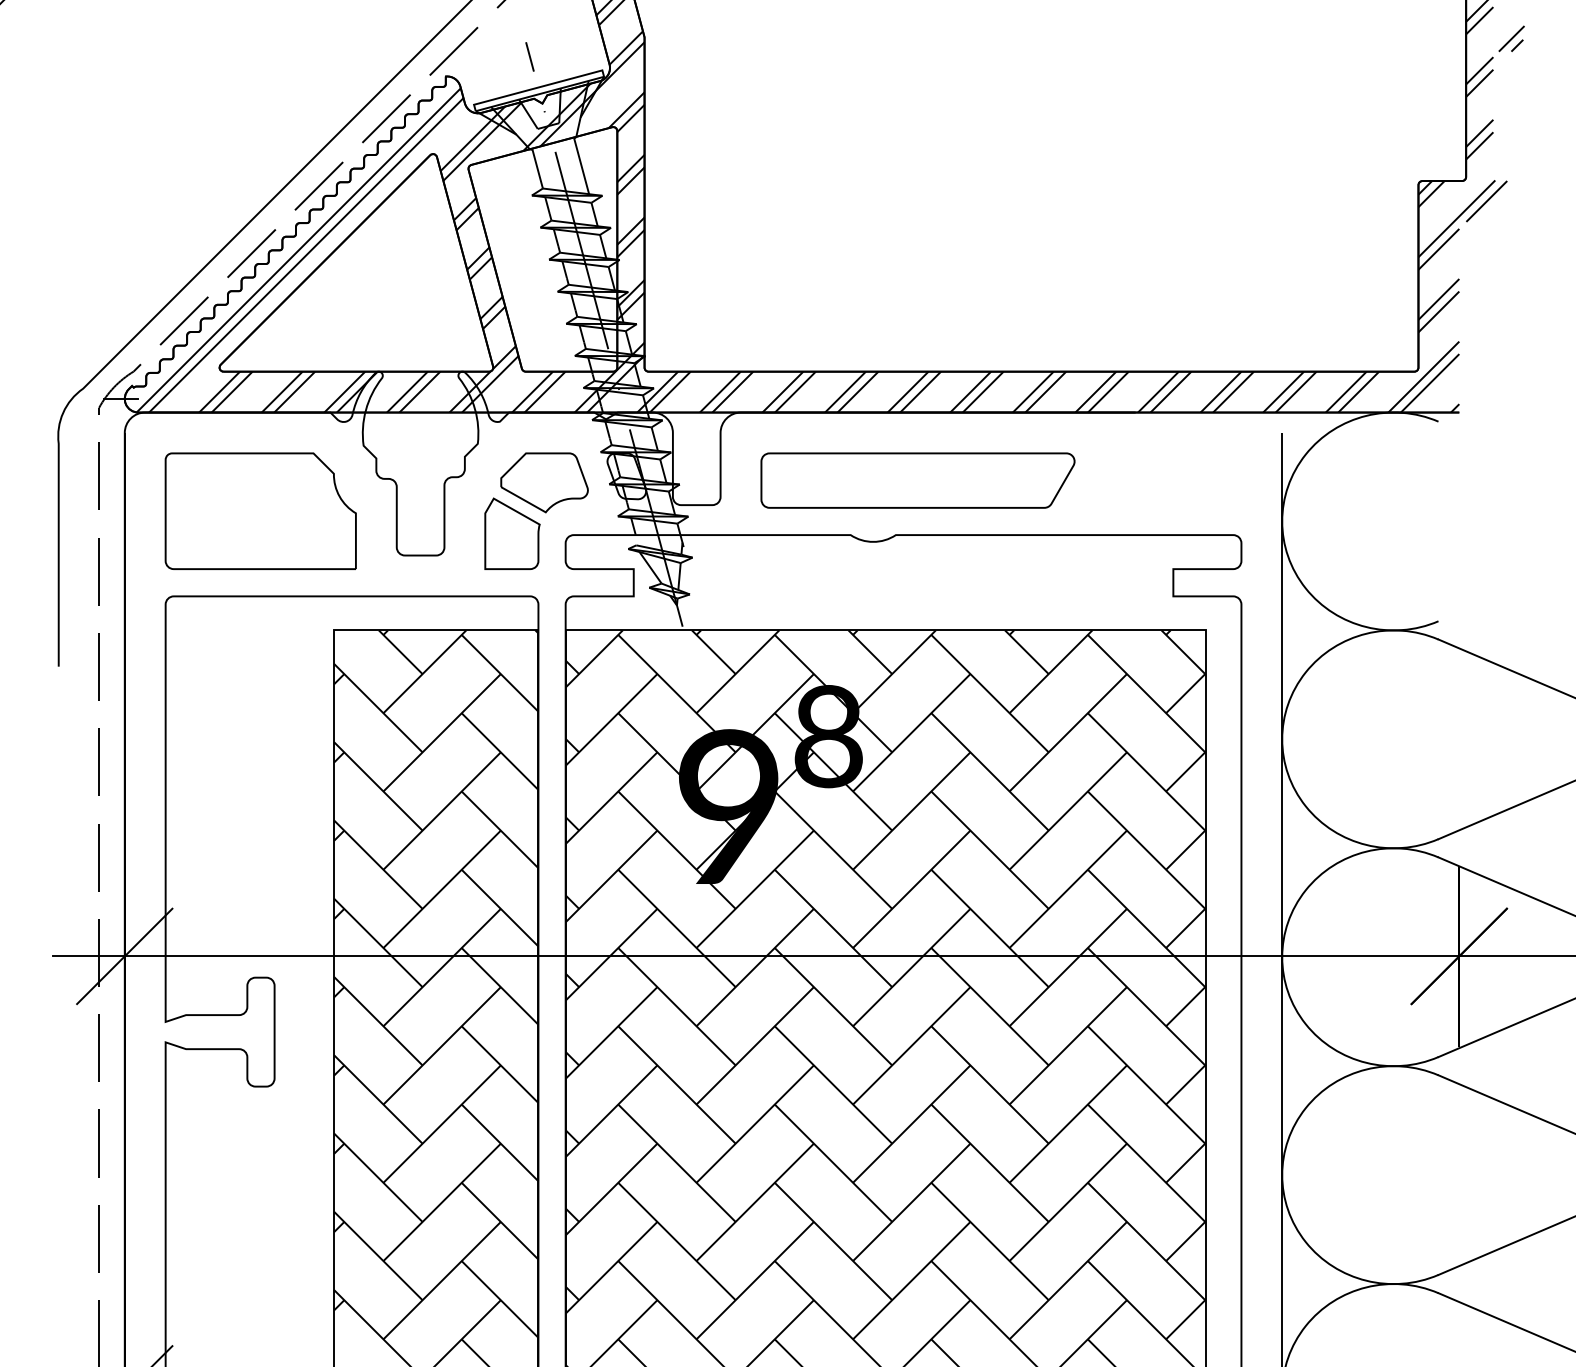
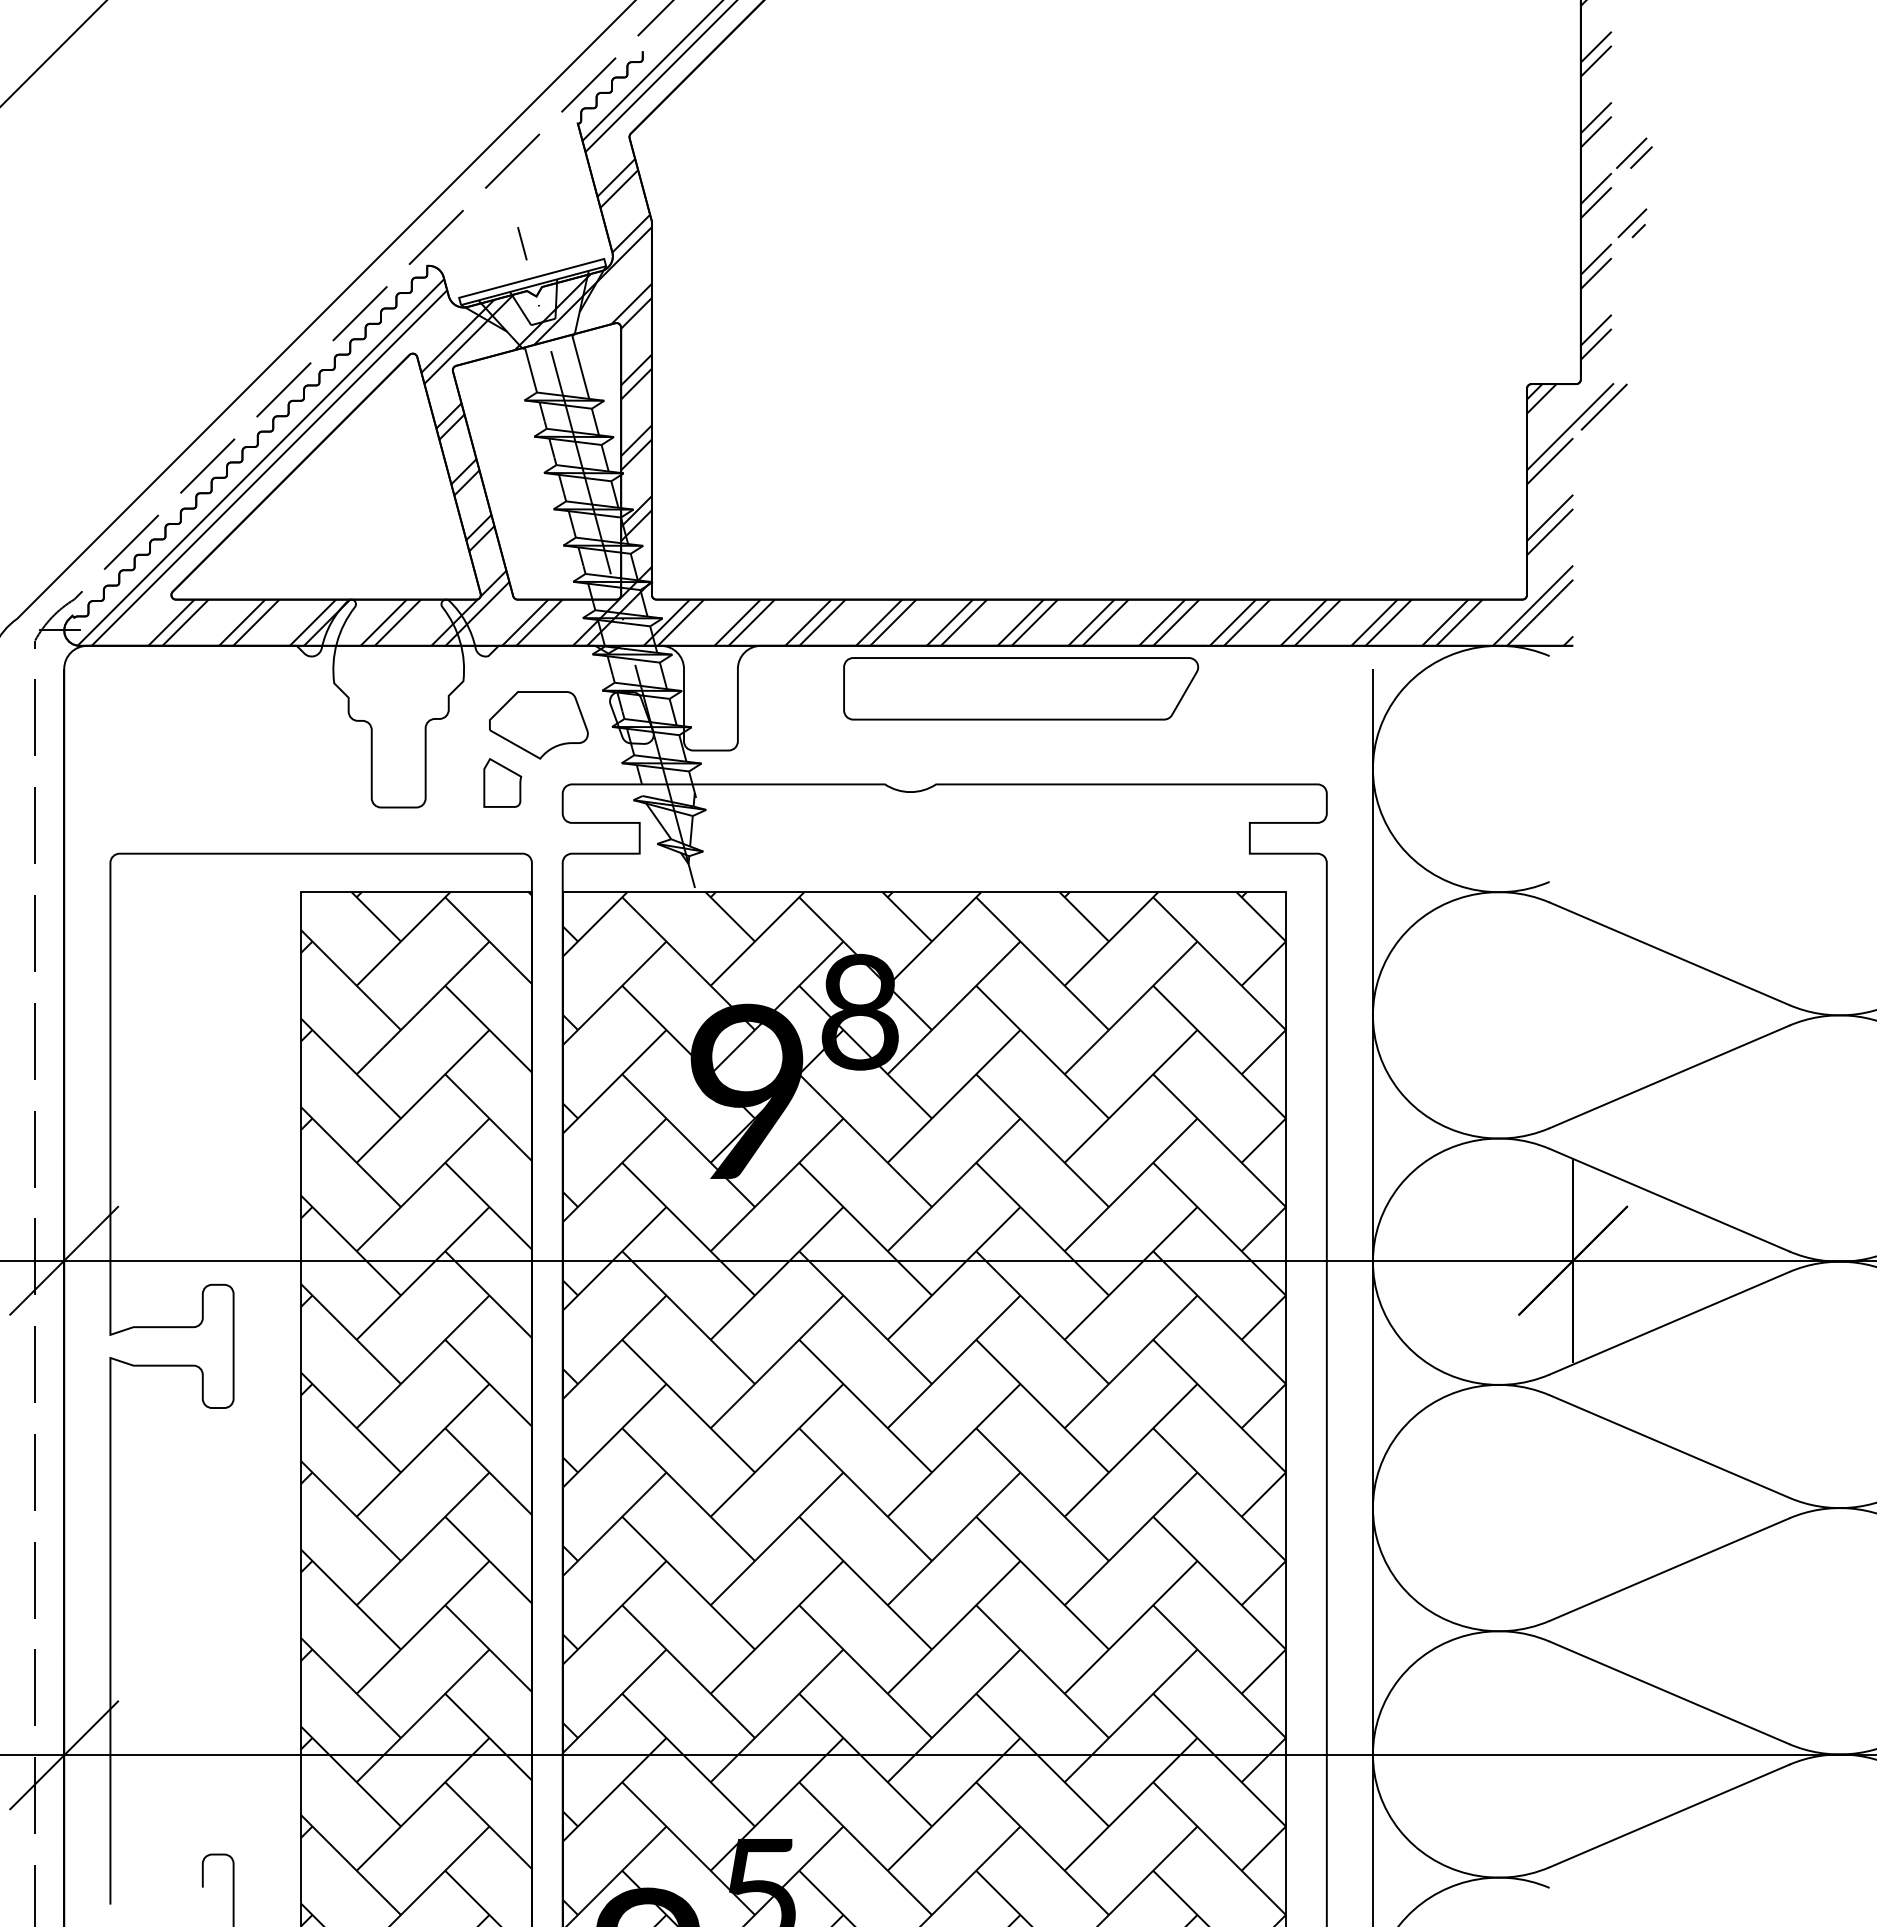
part: (918, 480) -> (1021, 688), moved
part: (260, 511) -> (217, 757), removed
part: (512, 533) -> (502, 782), size x0.6

